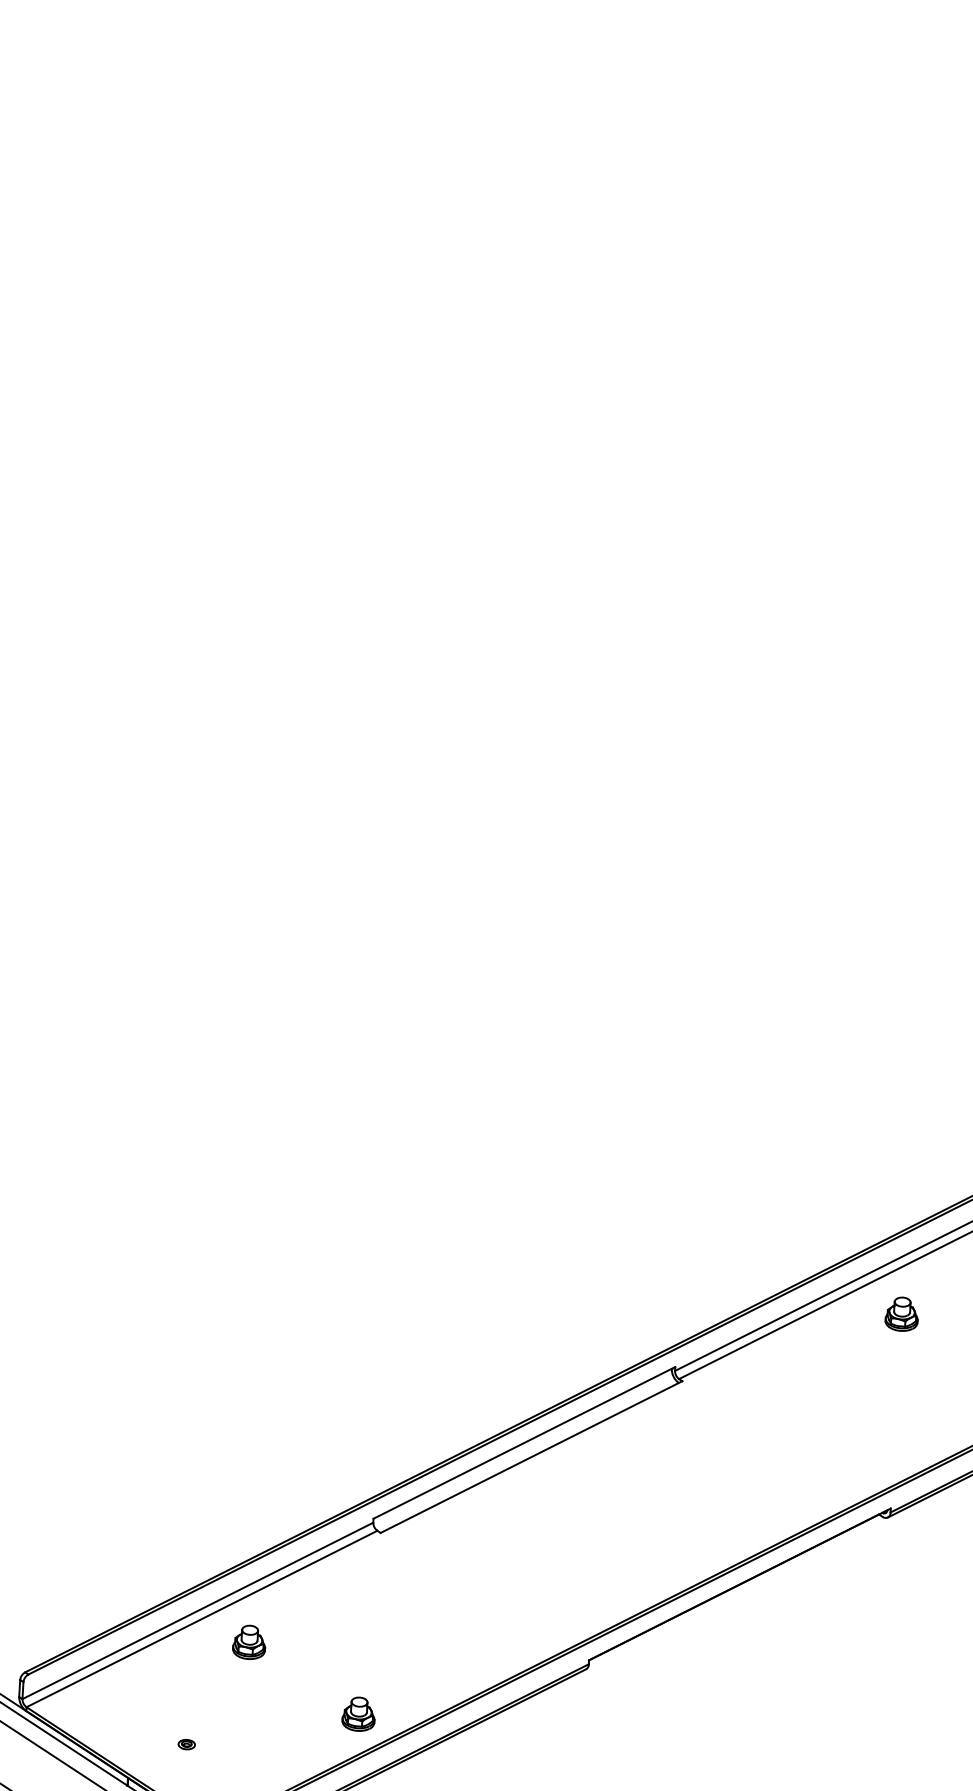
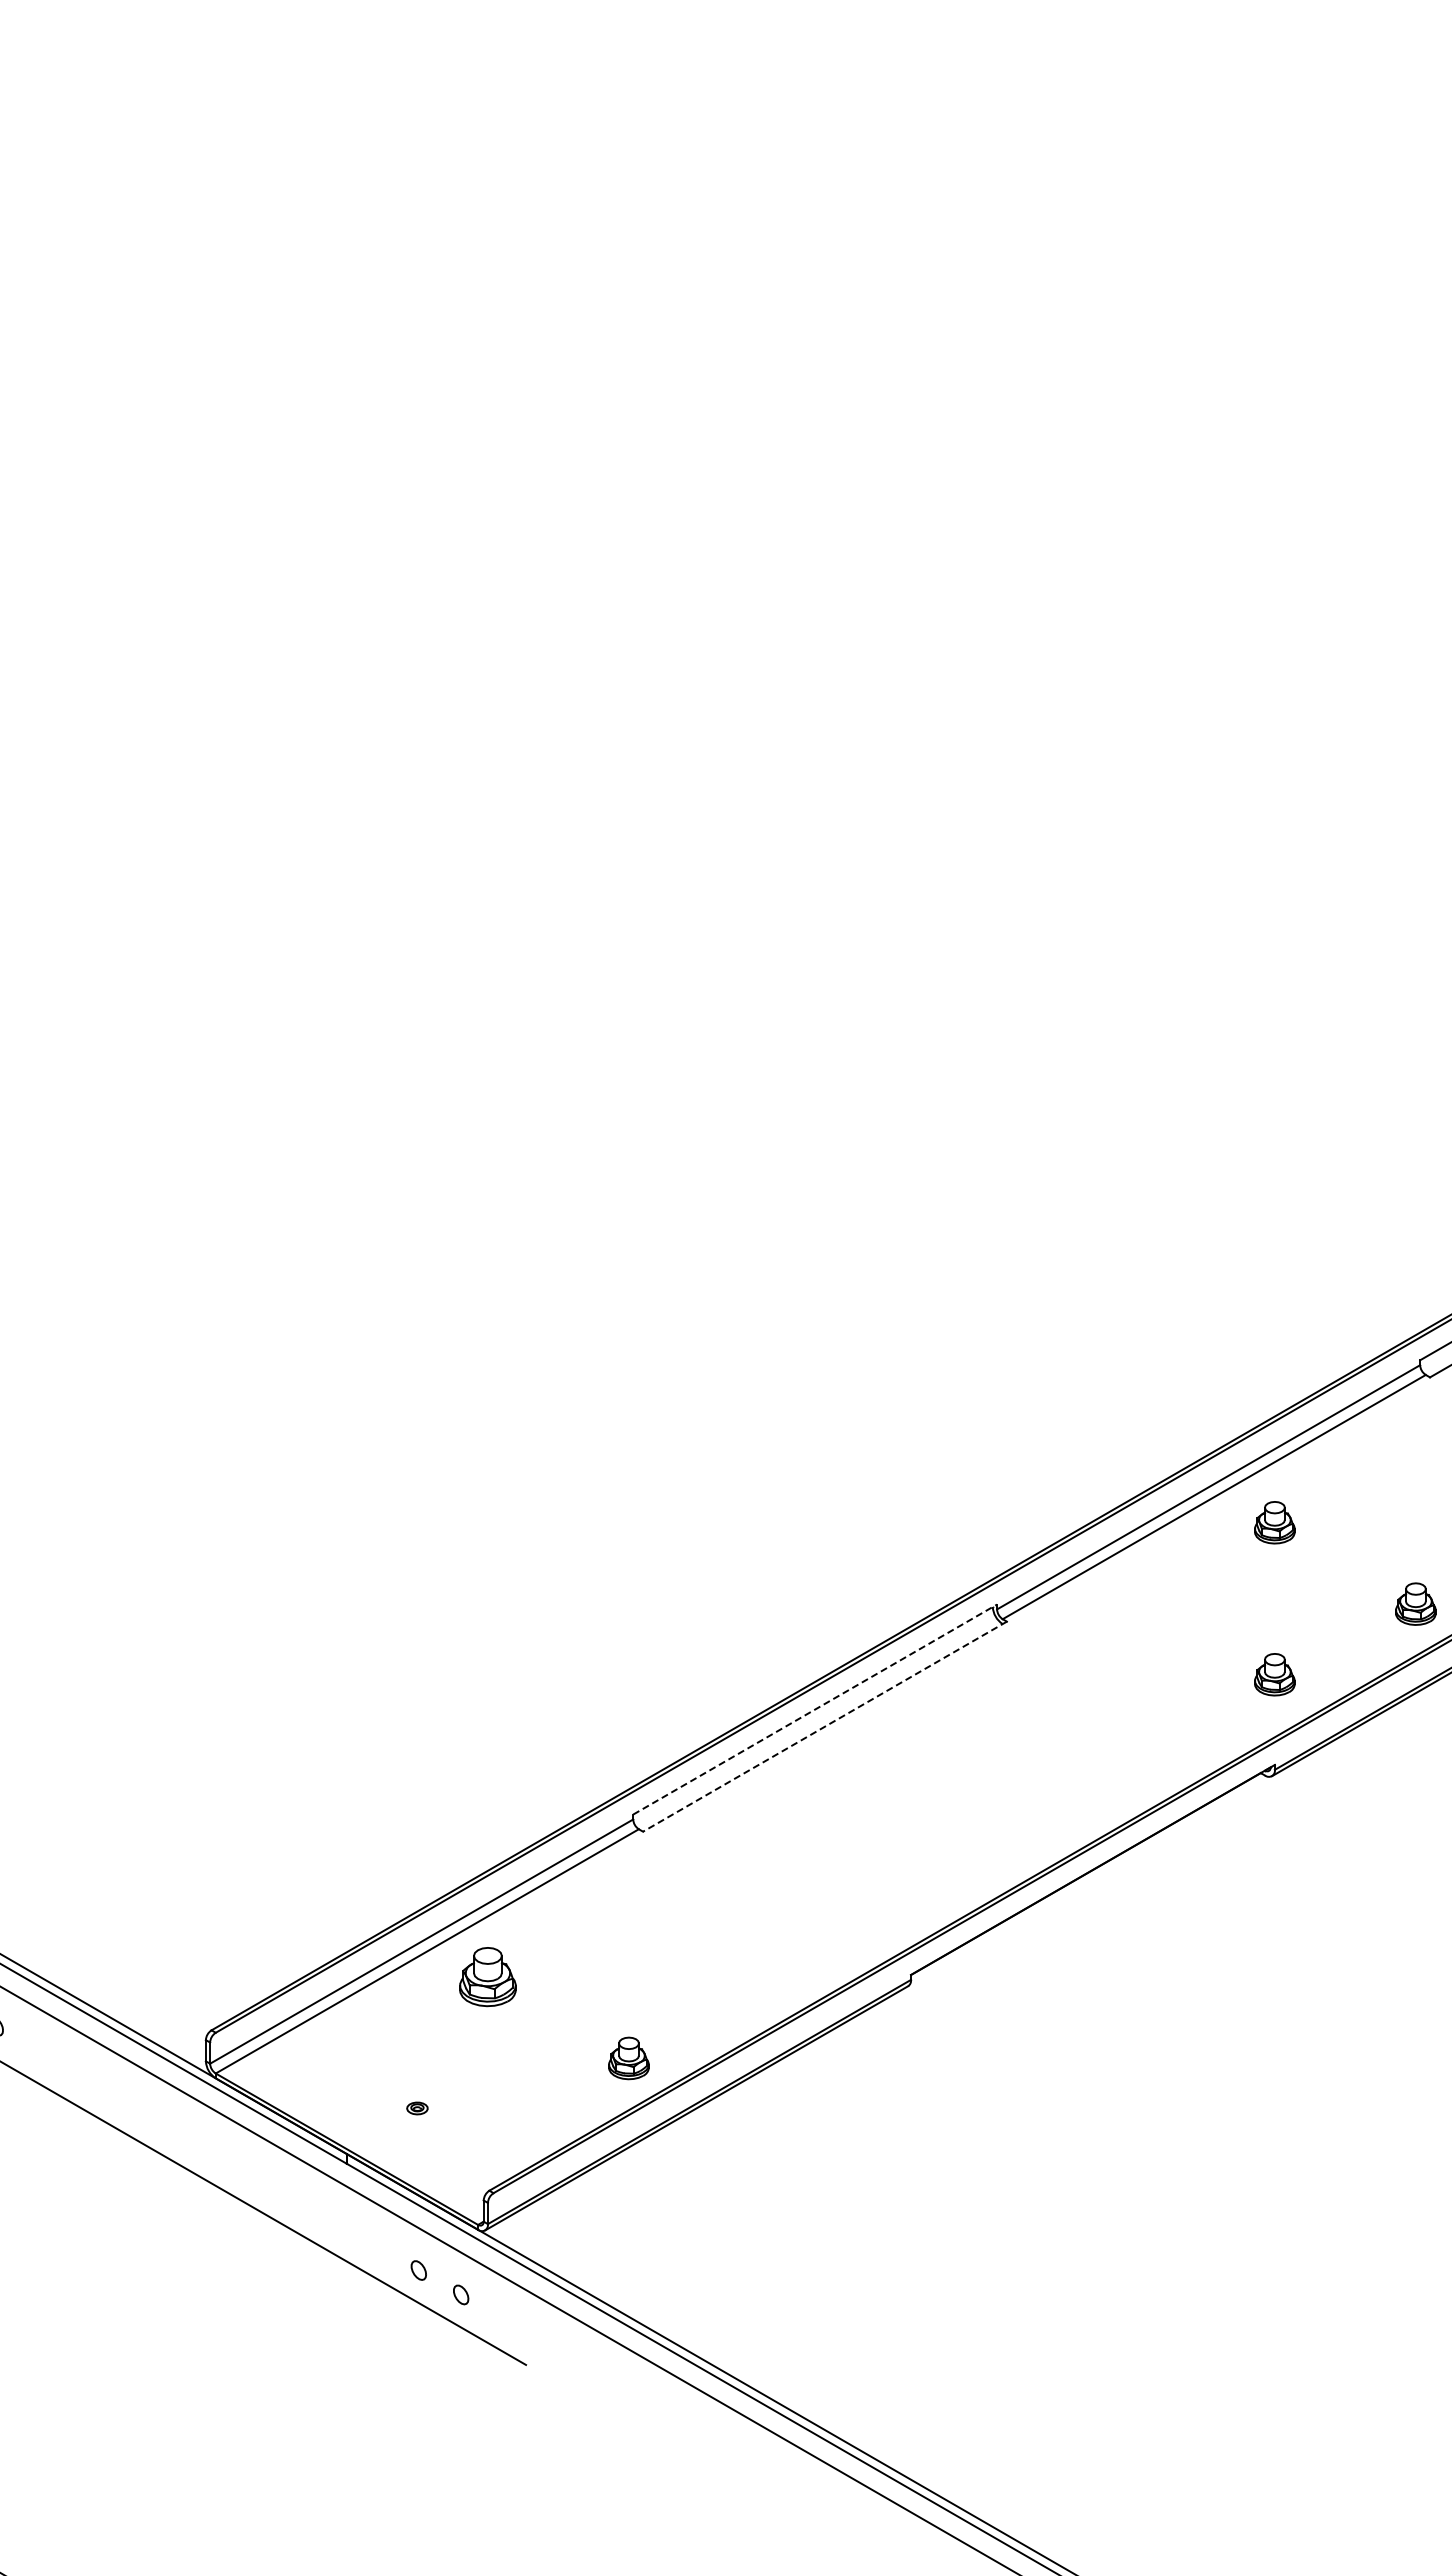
part: (894, 1436) -> (1274, 1674), added
line: (524, 1442) -> (815, 1709), solid -> dashed
line: (531, 1456) -> (824, 1726), solid -> dashed
part: (249, 1641) -> (487, 1976), size x1.4

